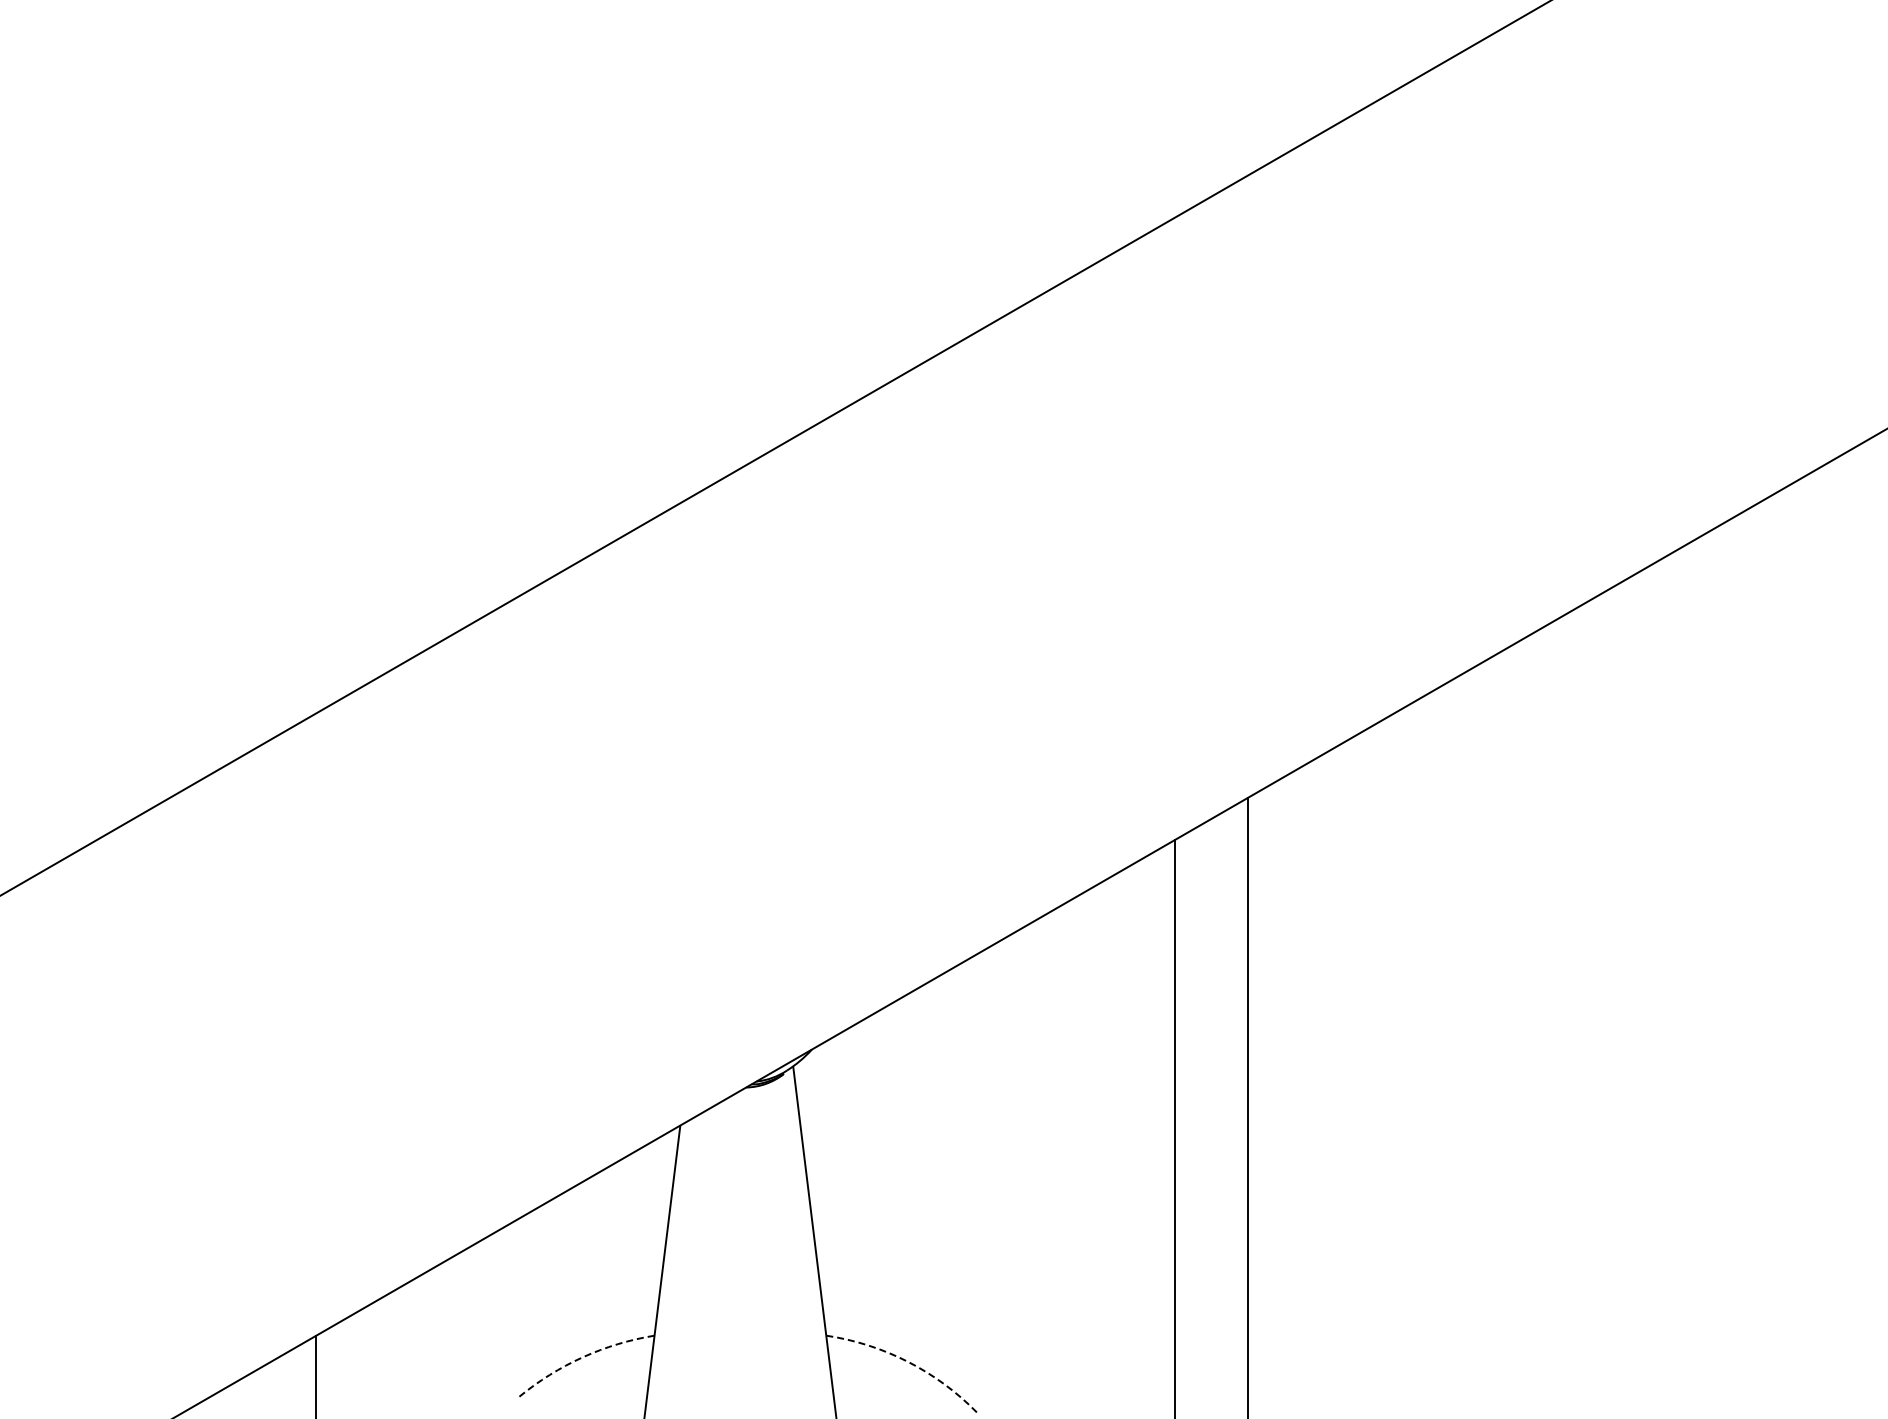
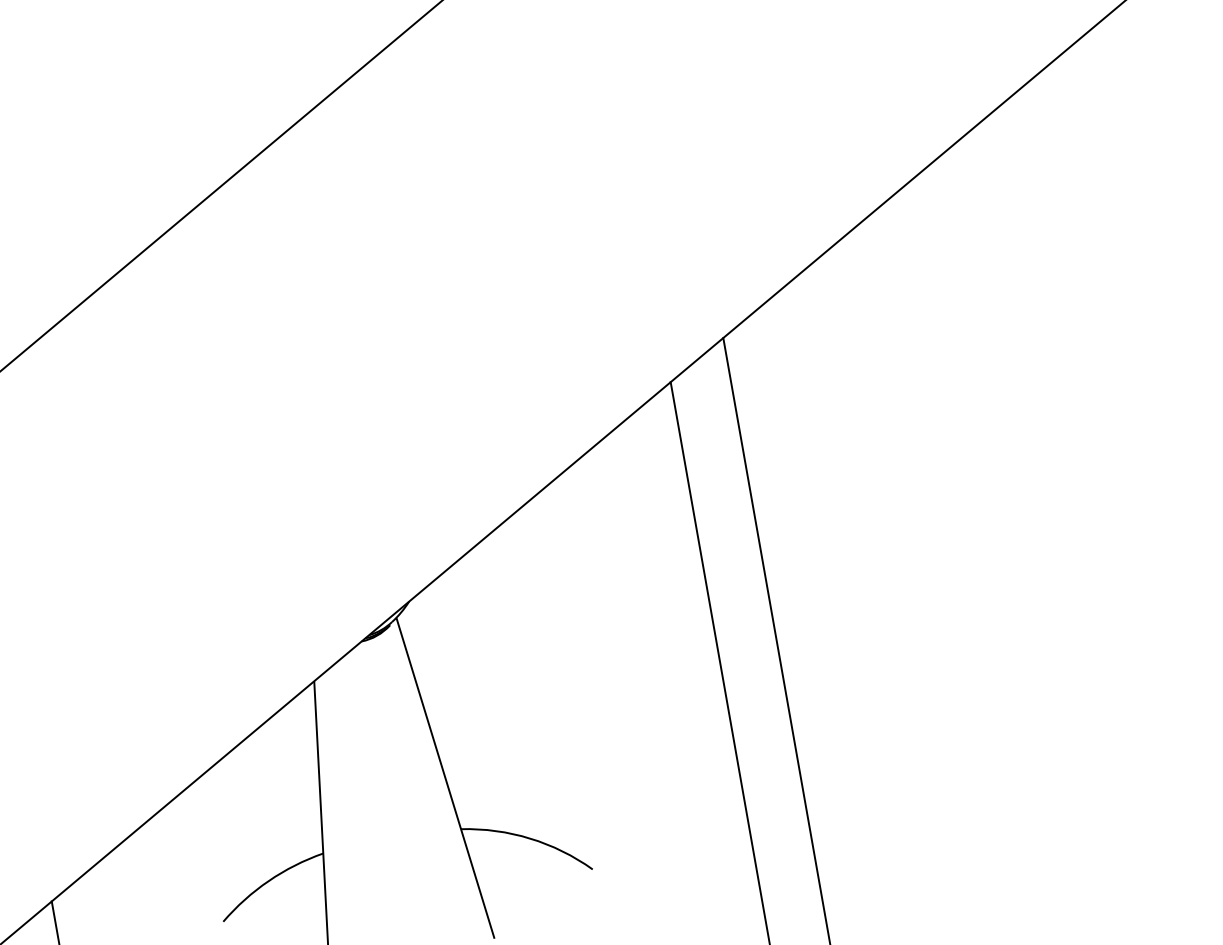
arc: (582, 1357) -> (268, 881), dashed -> solid
arc: (907, 1361) -> (529, 838), dashed -> solid

